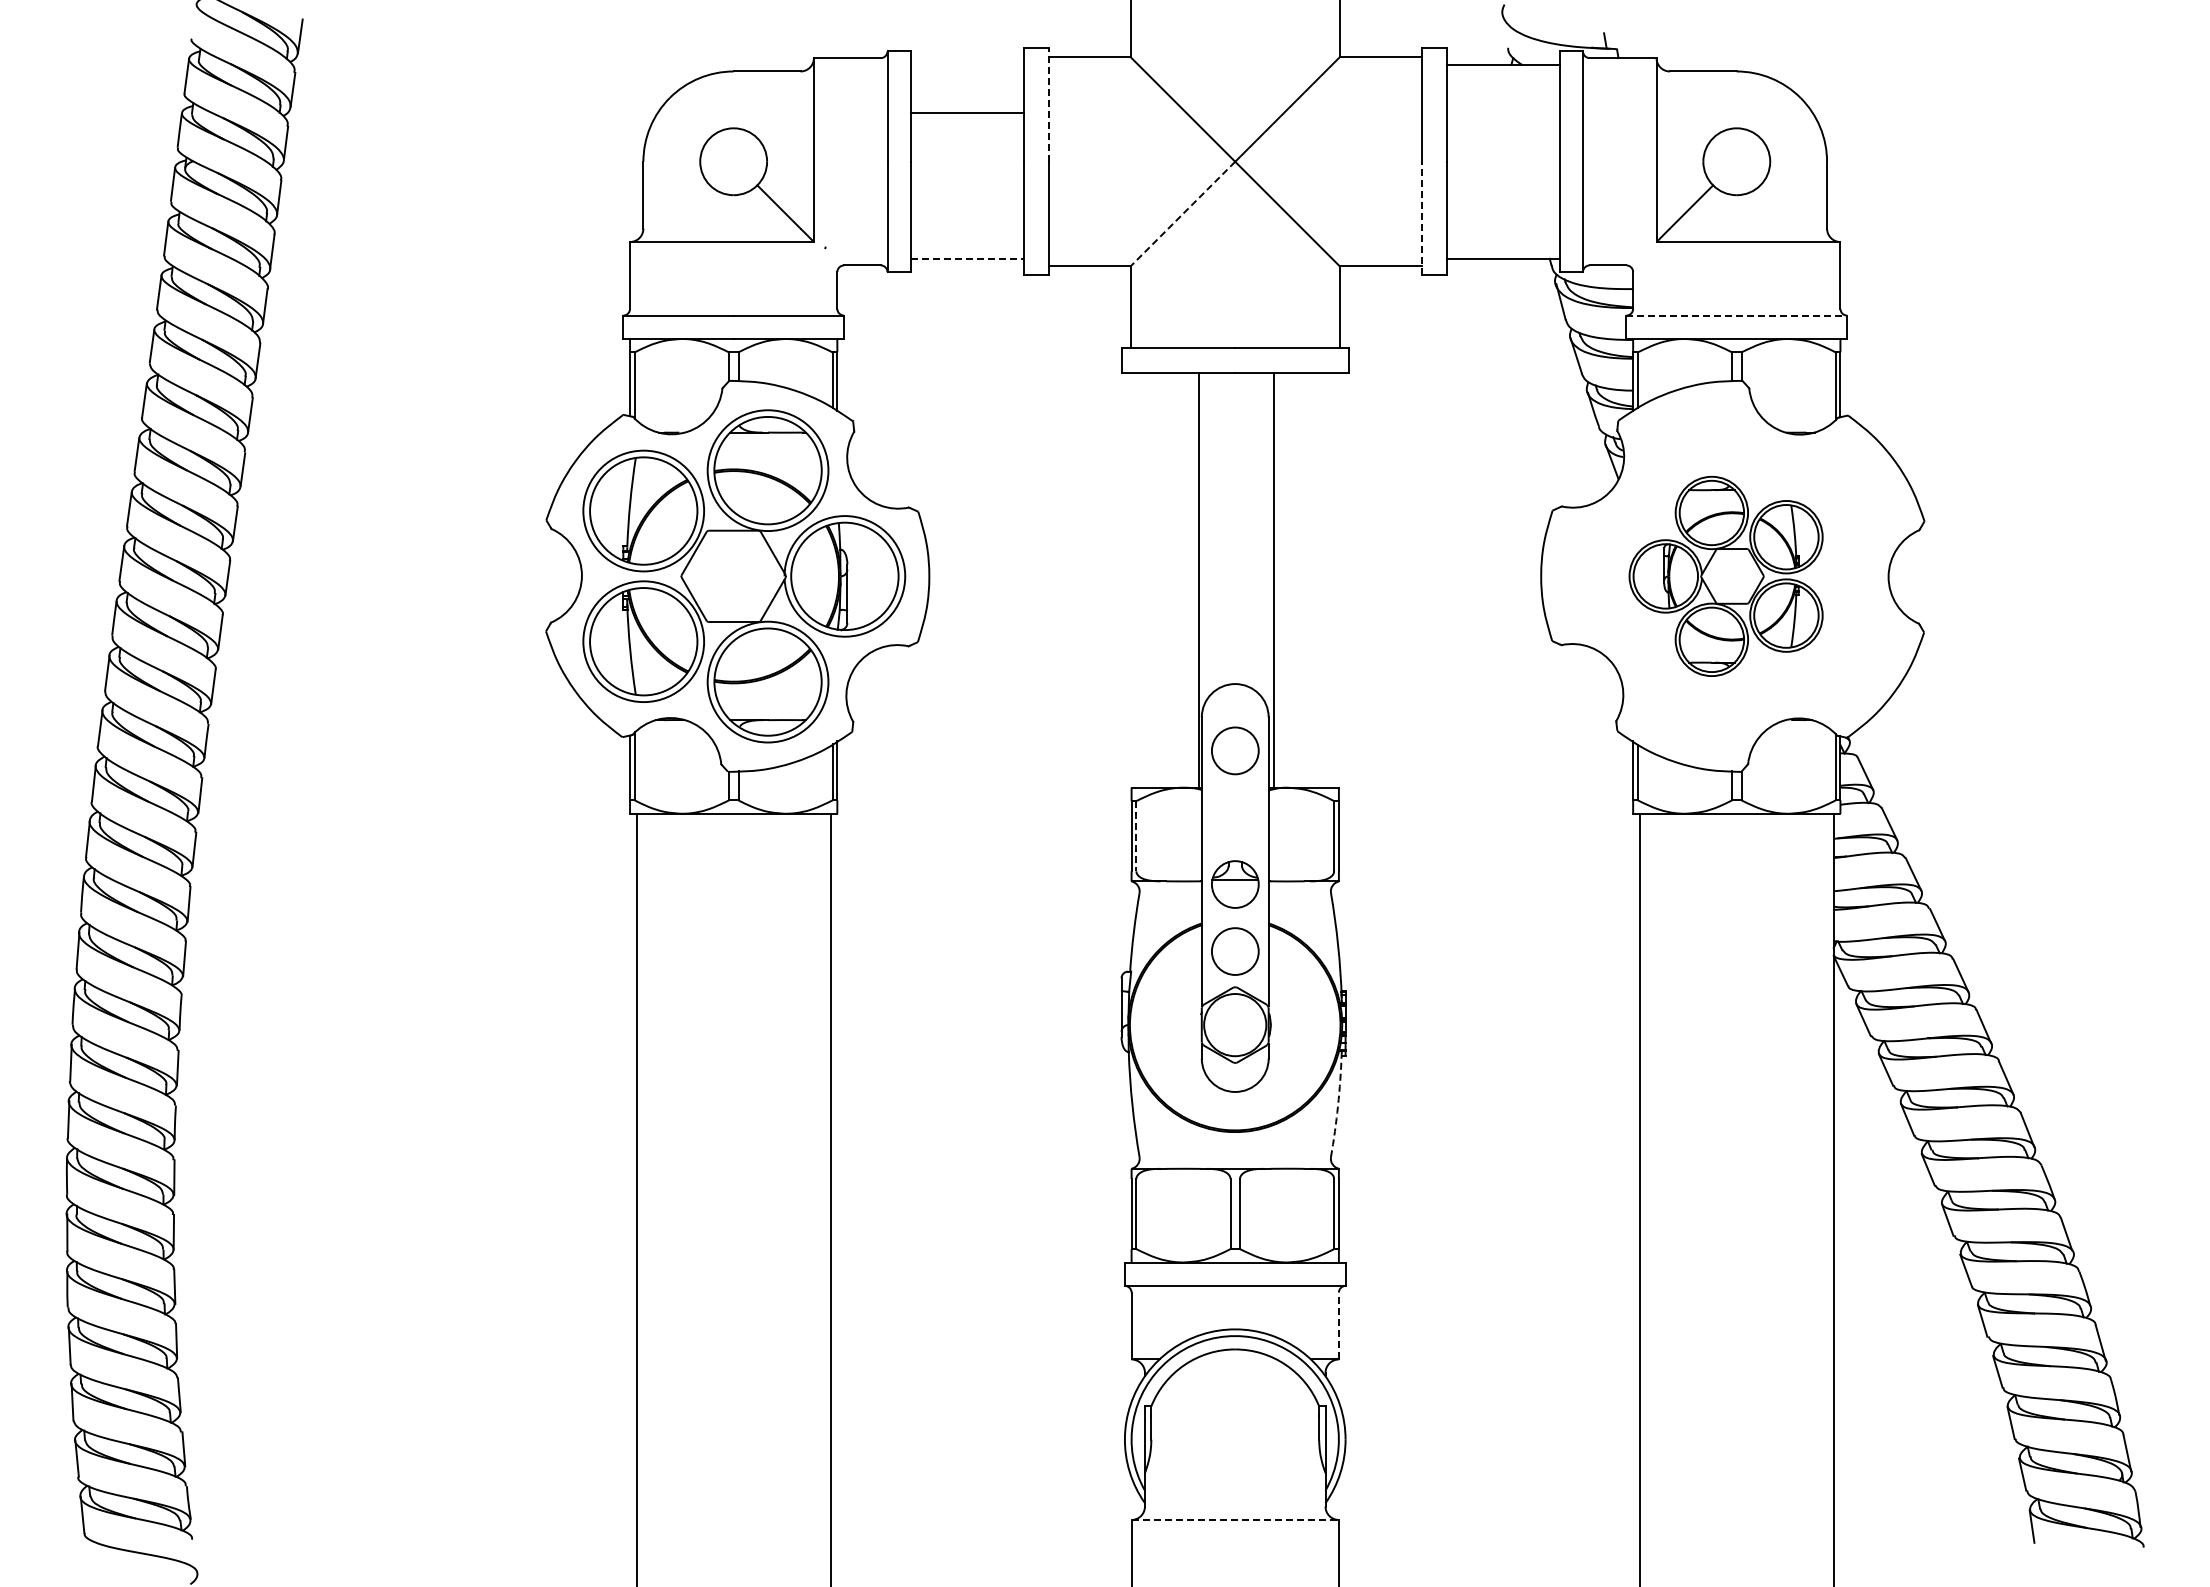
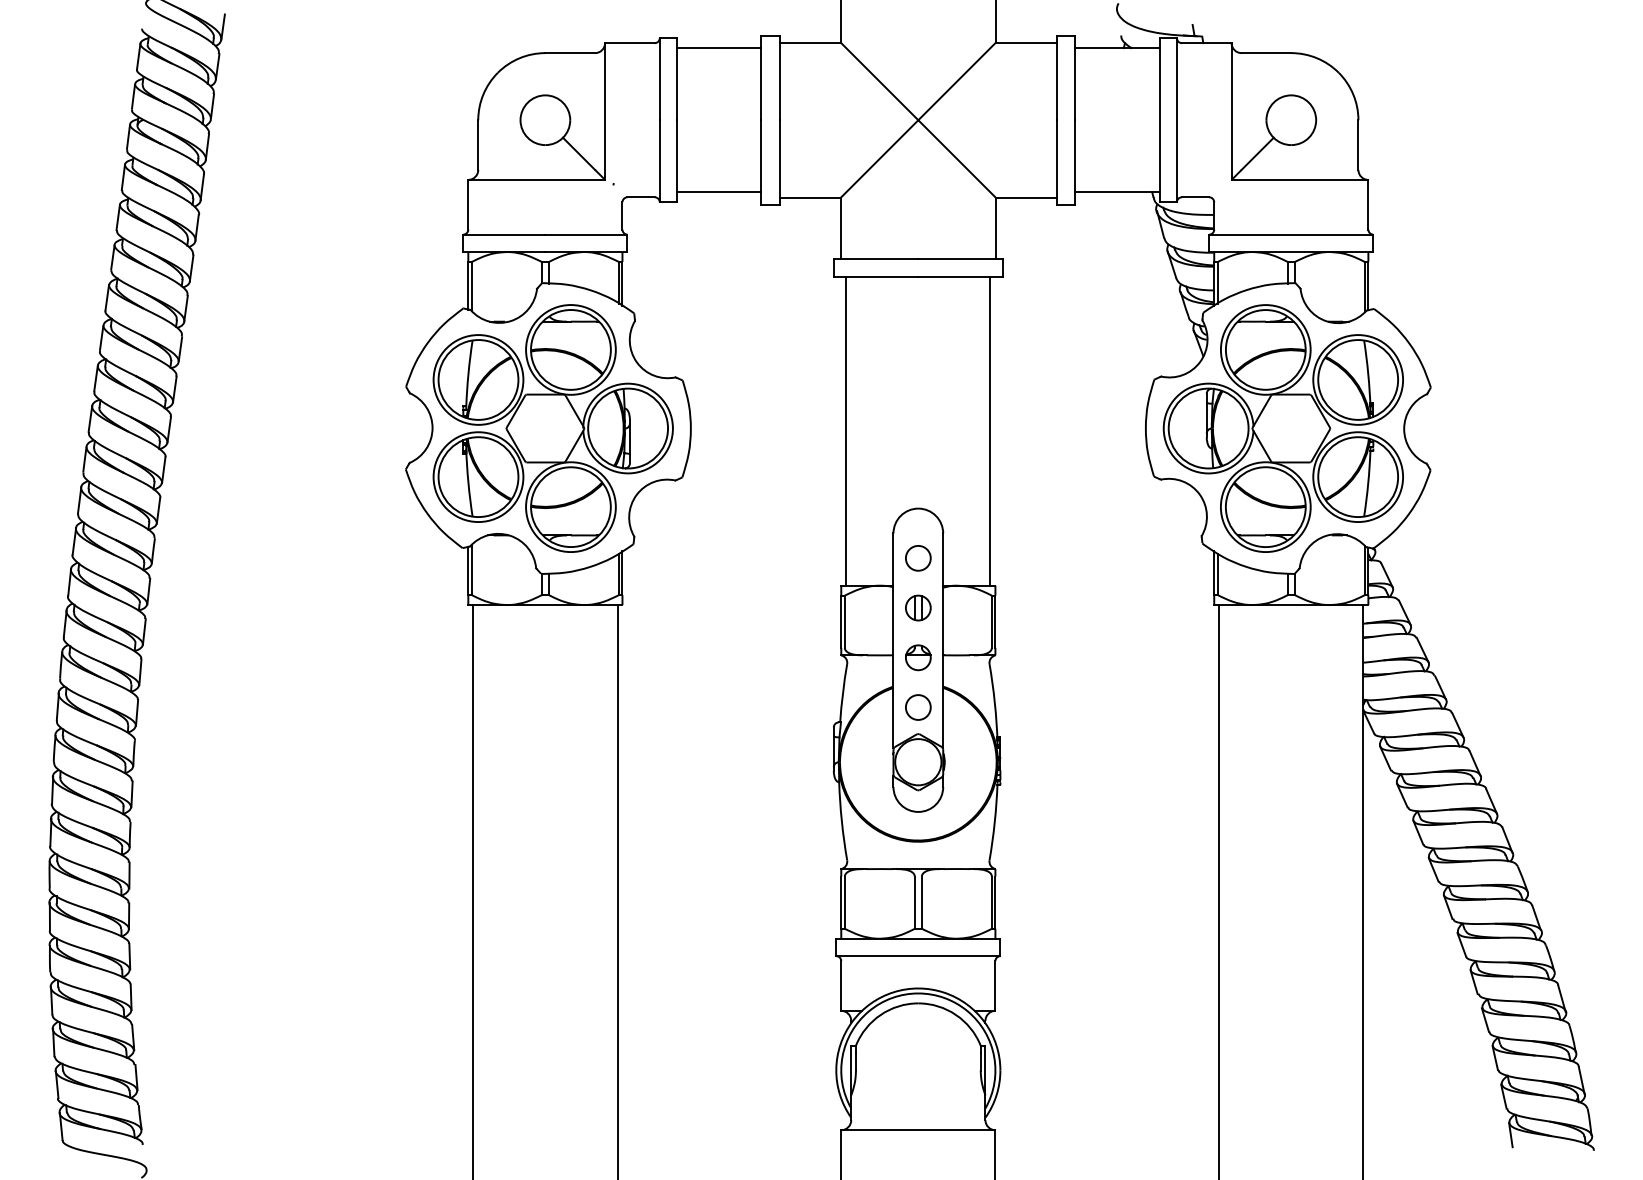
line: (1048, 104) -> (779, 77), dashed -> solid
line: (966, 112) -> (718, 47), moved
line: (1183, 213) -> (879, 158), dashed -> solid
line: (1421, 218) -> (1056, 162), dashed -> solid
line: (967, 258) -> (719, 192), dashed -> solid
line: (1737, 315) -> (1291, 234), dashed -> solid
part: (1725, 576) -> (1282, 428), size x1.67
line: (1199, 580) -> (846, 431), moved
line: (1274, 580) -> (990, 431), moved
circle: (1234, 750) -> (917, 558), size x0.71
part: (1234, 817) -> (917, 607), added
line: (1136, 836) -> (844, 621), dashed -> solid
part: (1234, 884) -> (917, 657), size x0.71
circle: (1234, 951) -> (917, 707), size x0.71
arc: (1338, 1105) -> (995, 822), dashed -> solid
line: (1338, 1325) -> (995, 985), dashed -> solid
line: (1235, 1519) -> (918, 1129), dashed -> solid

